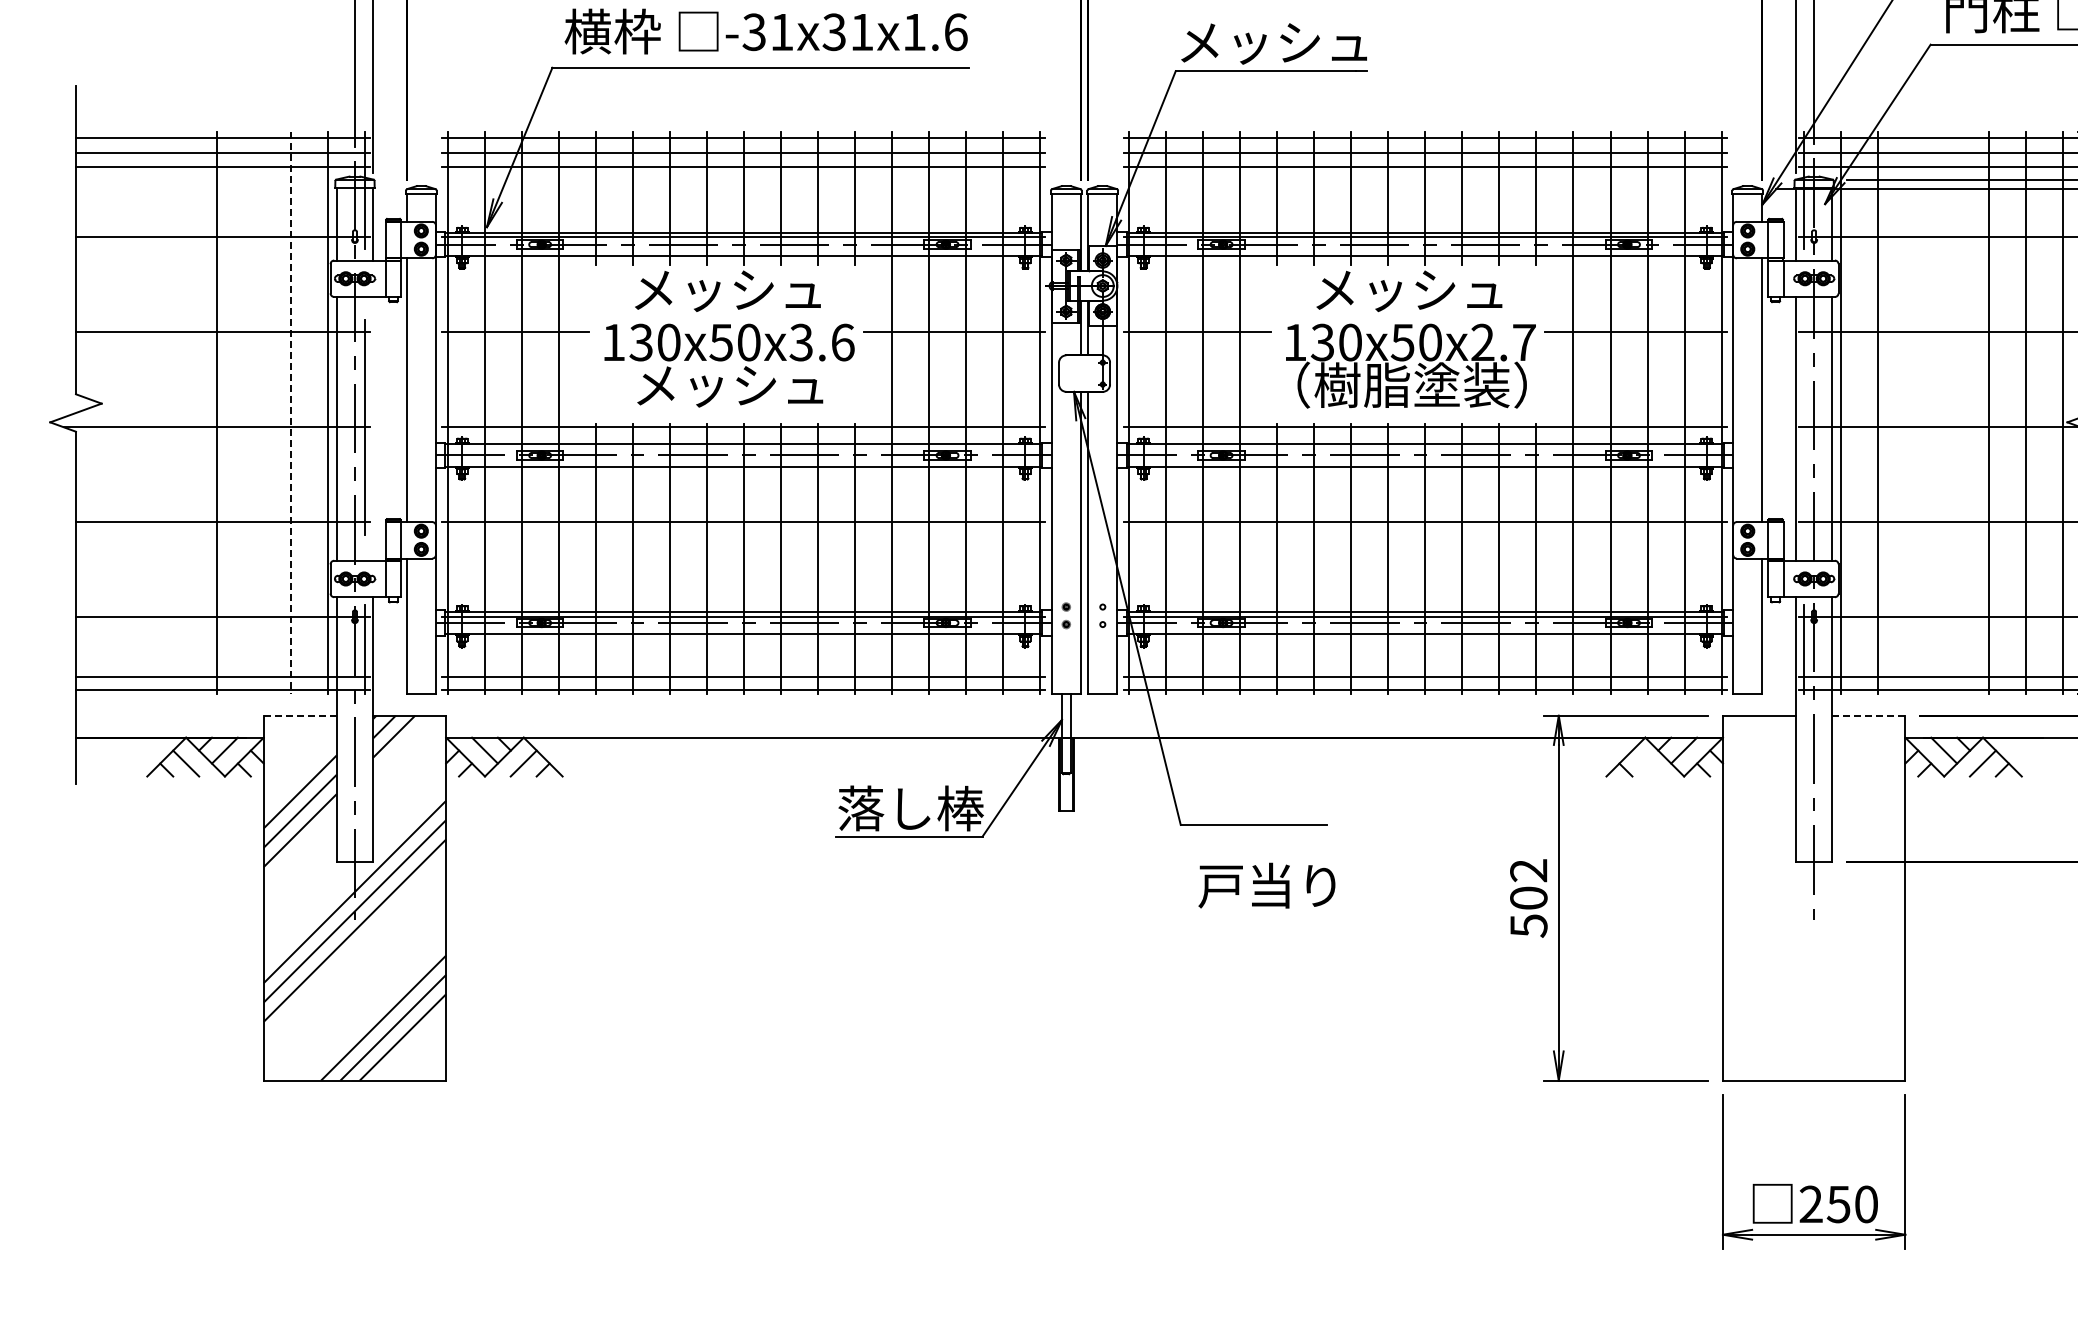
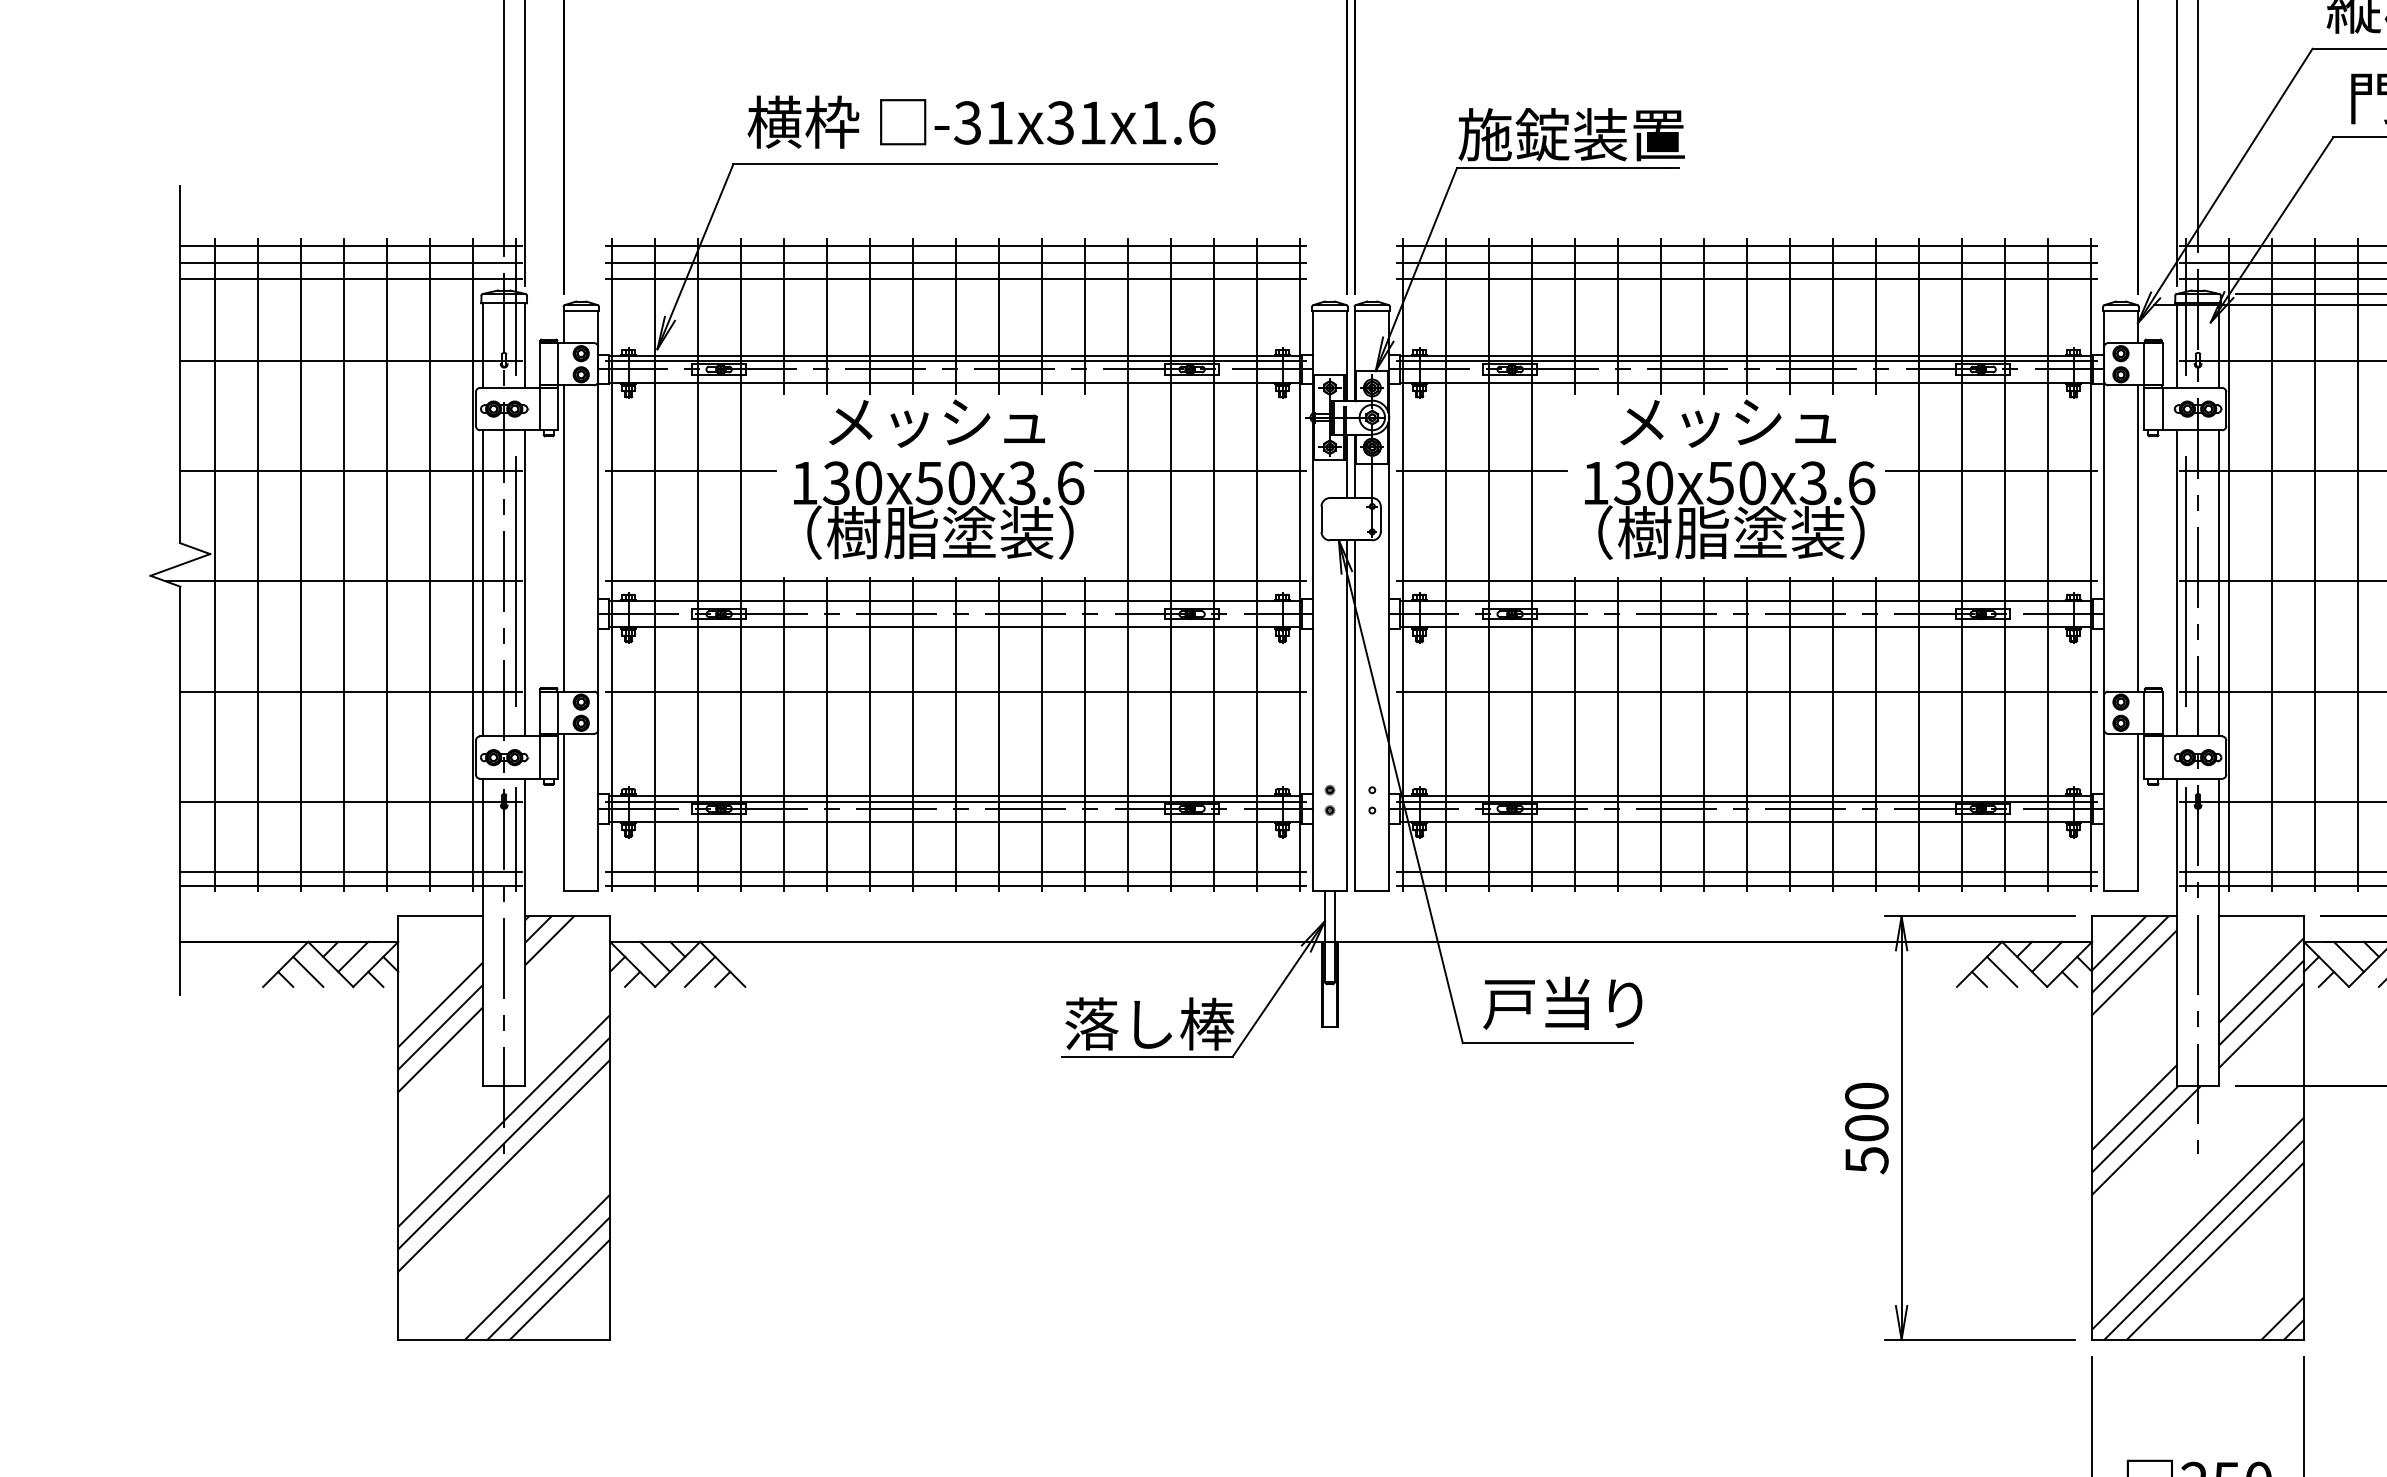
text: (1274, 42) -> (1571, 134), メッシュ -> 施錠装置
text: (1503, 342) -> (1837, 483), 130x50x2.7 -> 130x50x3.6
text: (730, 384) -> (940, 531), メッシュ -> （樹脂塗装）
line: (106, 412) -> (215, 564), added
line: (143, 412) -> (258, 564), added
line: (180, 412) -> (301, 564), added
line: (254, 412) -> (387, 564), added
line: (1914, 412) -> (2314, 564), added
line: (1951, 412) -> (2357, 564), added
line: (291, 413) -> (430, 565), dashed -> solid
line: (1803, 426) -> (2185, 580), added
line: (373, 428) -> (525, 582), added
line: (300, 715) -> (440, 916), dashed -> solid
line: (1868, 715) -> (2261, 916), dashed -> solid
line: (1645, 763) -> (2002, 971), added
text: (1528, 870) -> (1866, 1096), 502 -> 500
text: (1266, 885) -> (1562, 1003), moved
hatch: (1813, 897) -> (2197, 1127), added

